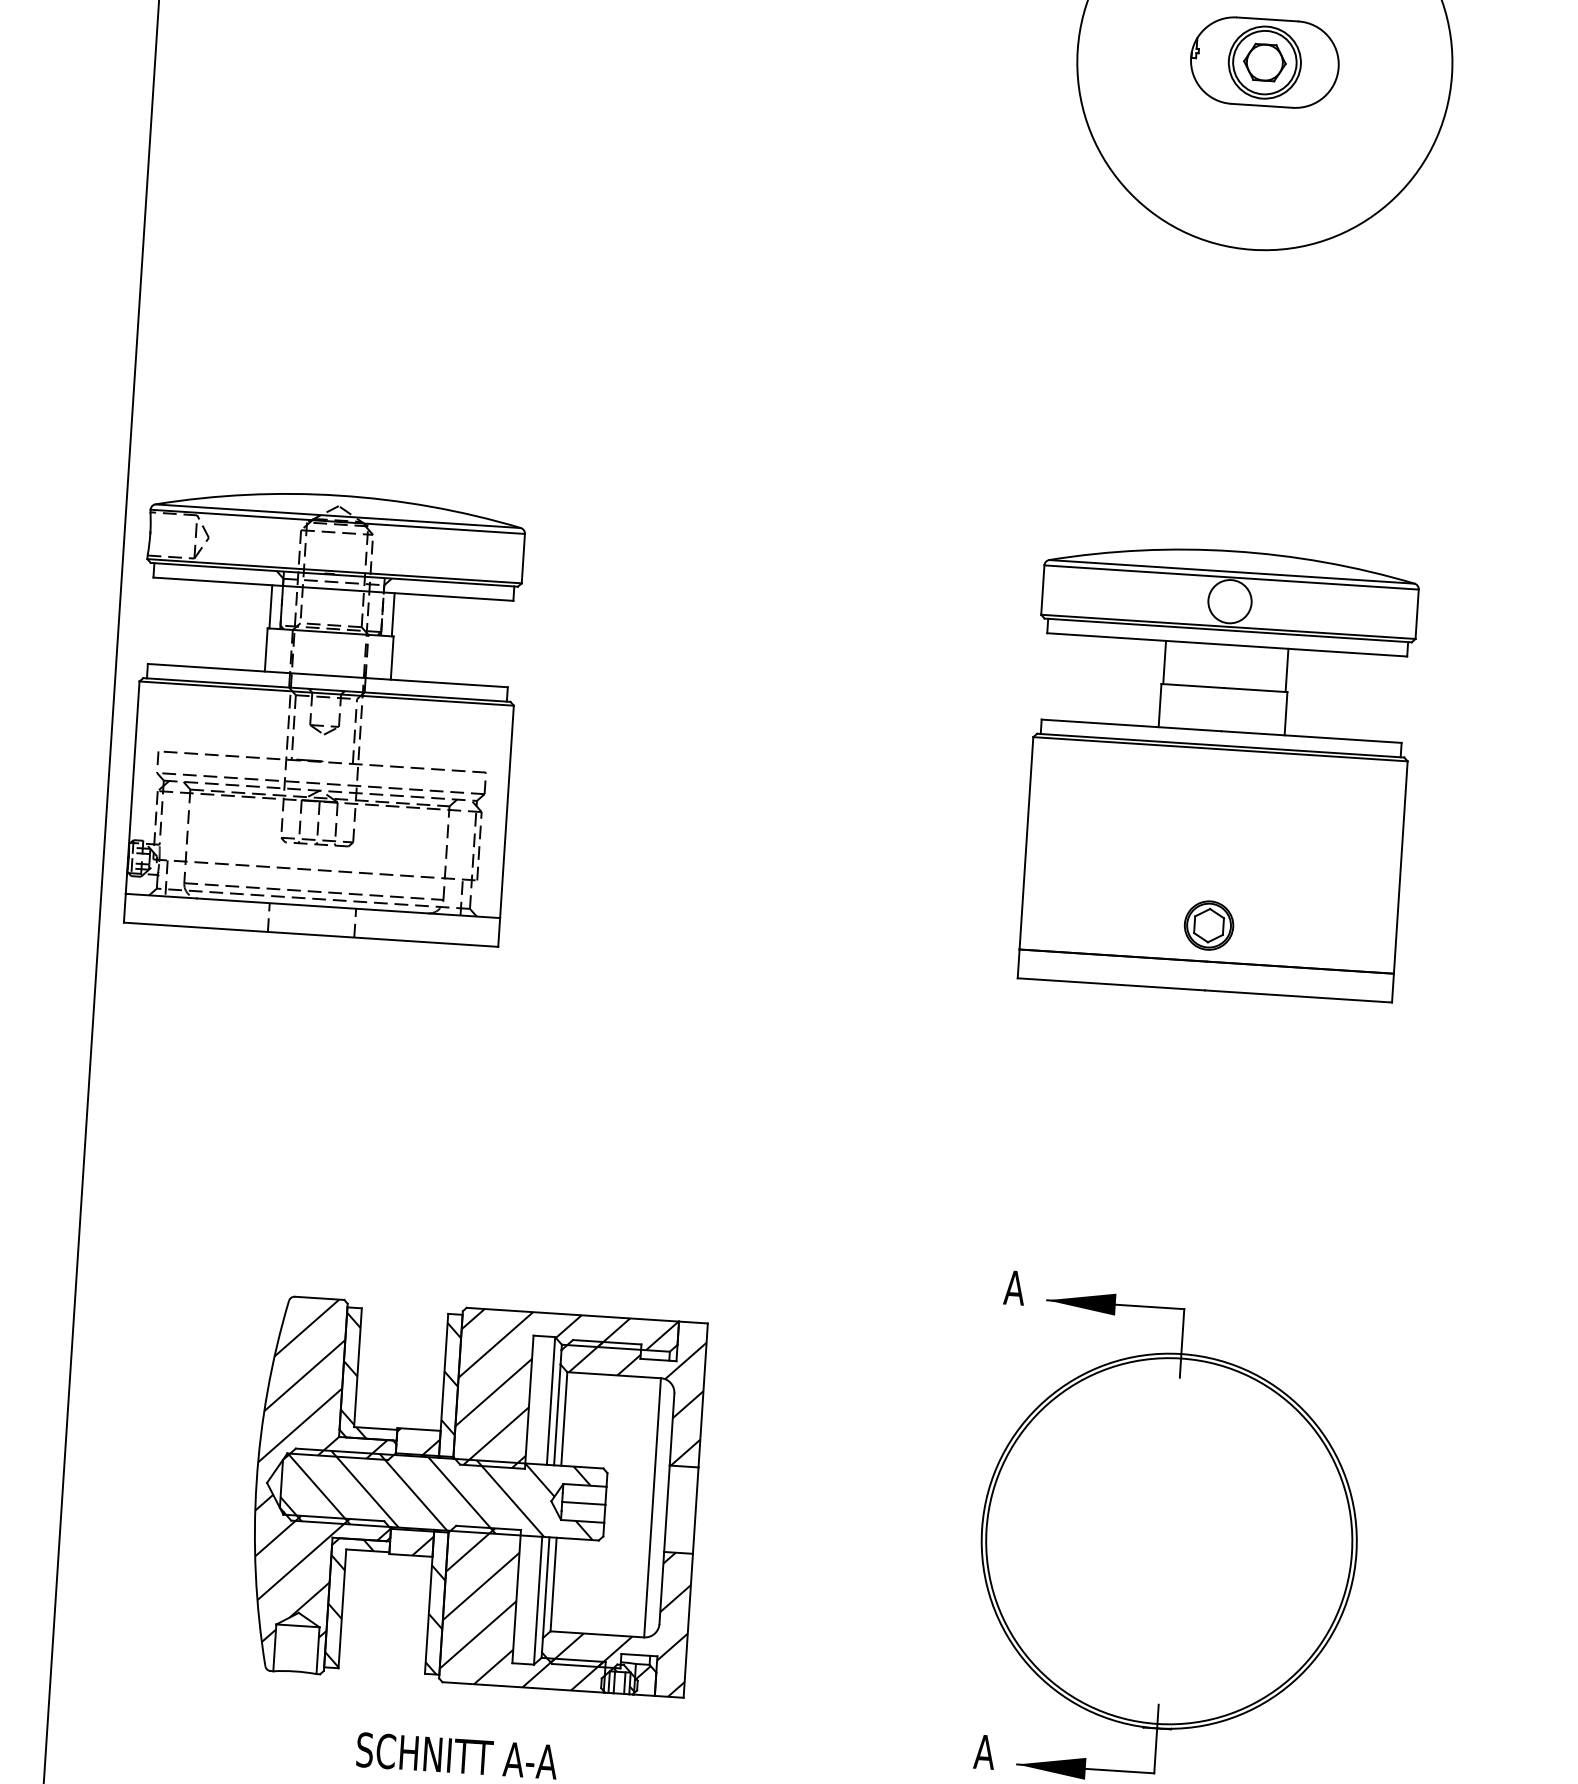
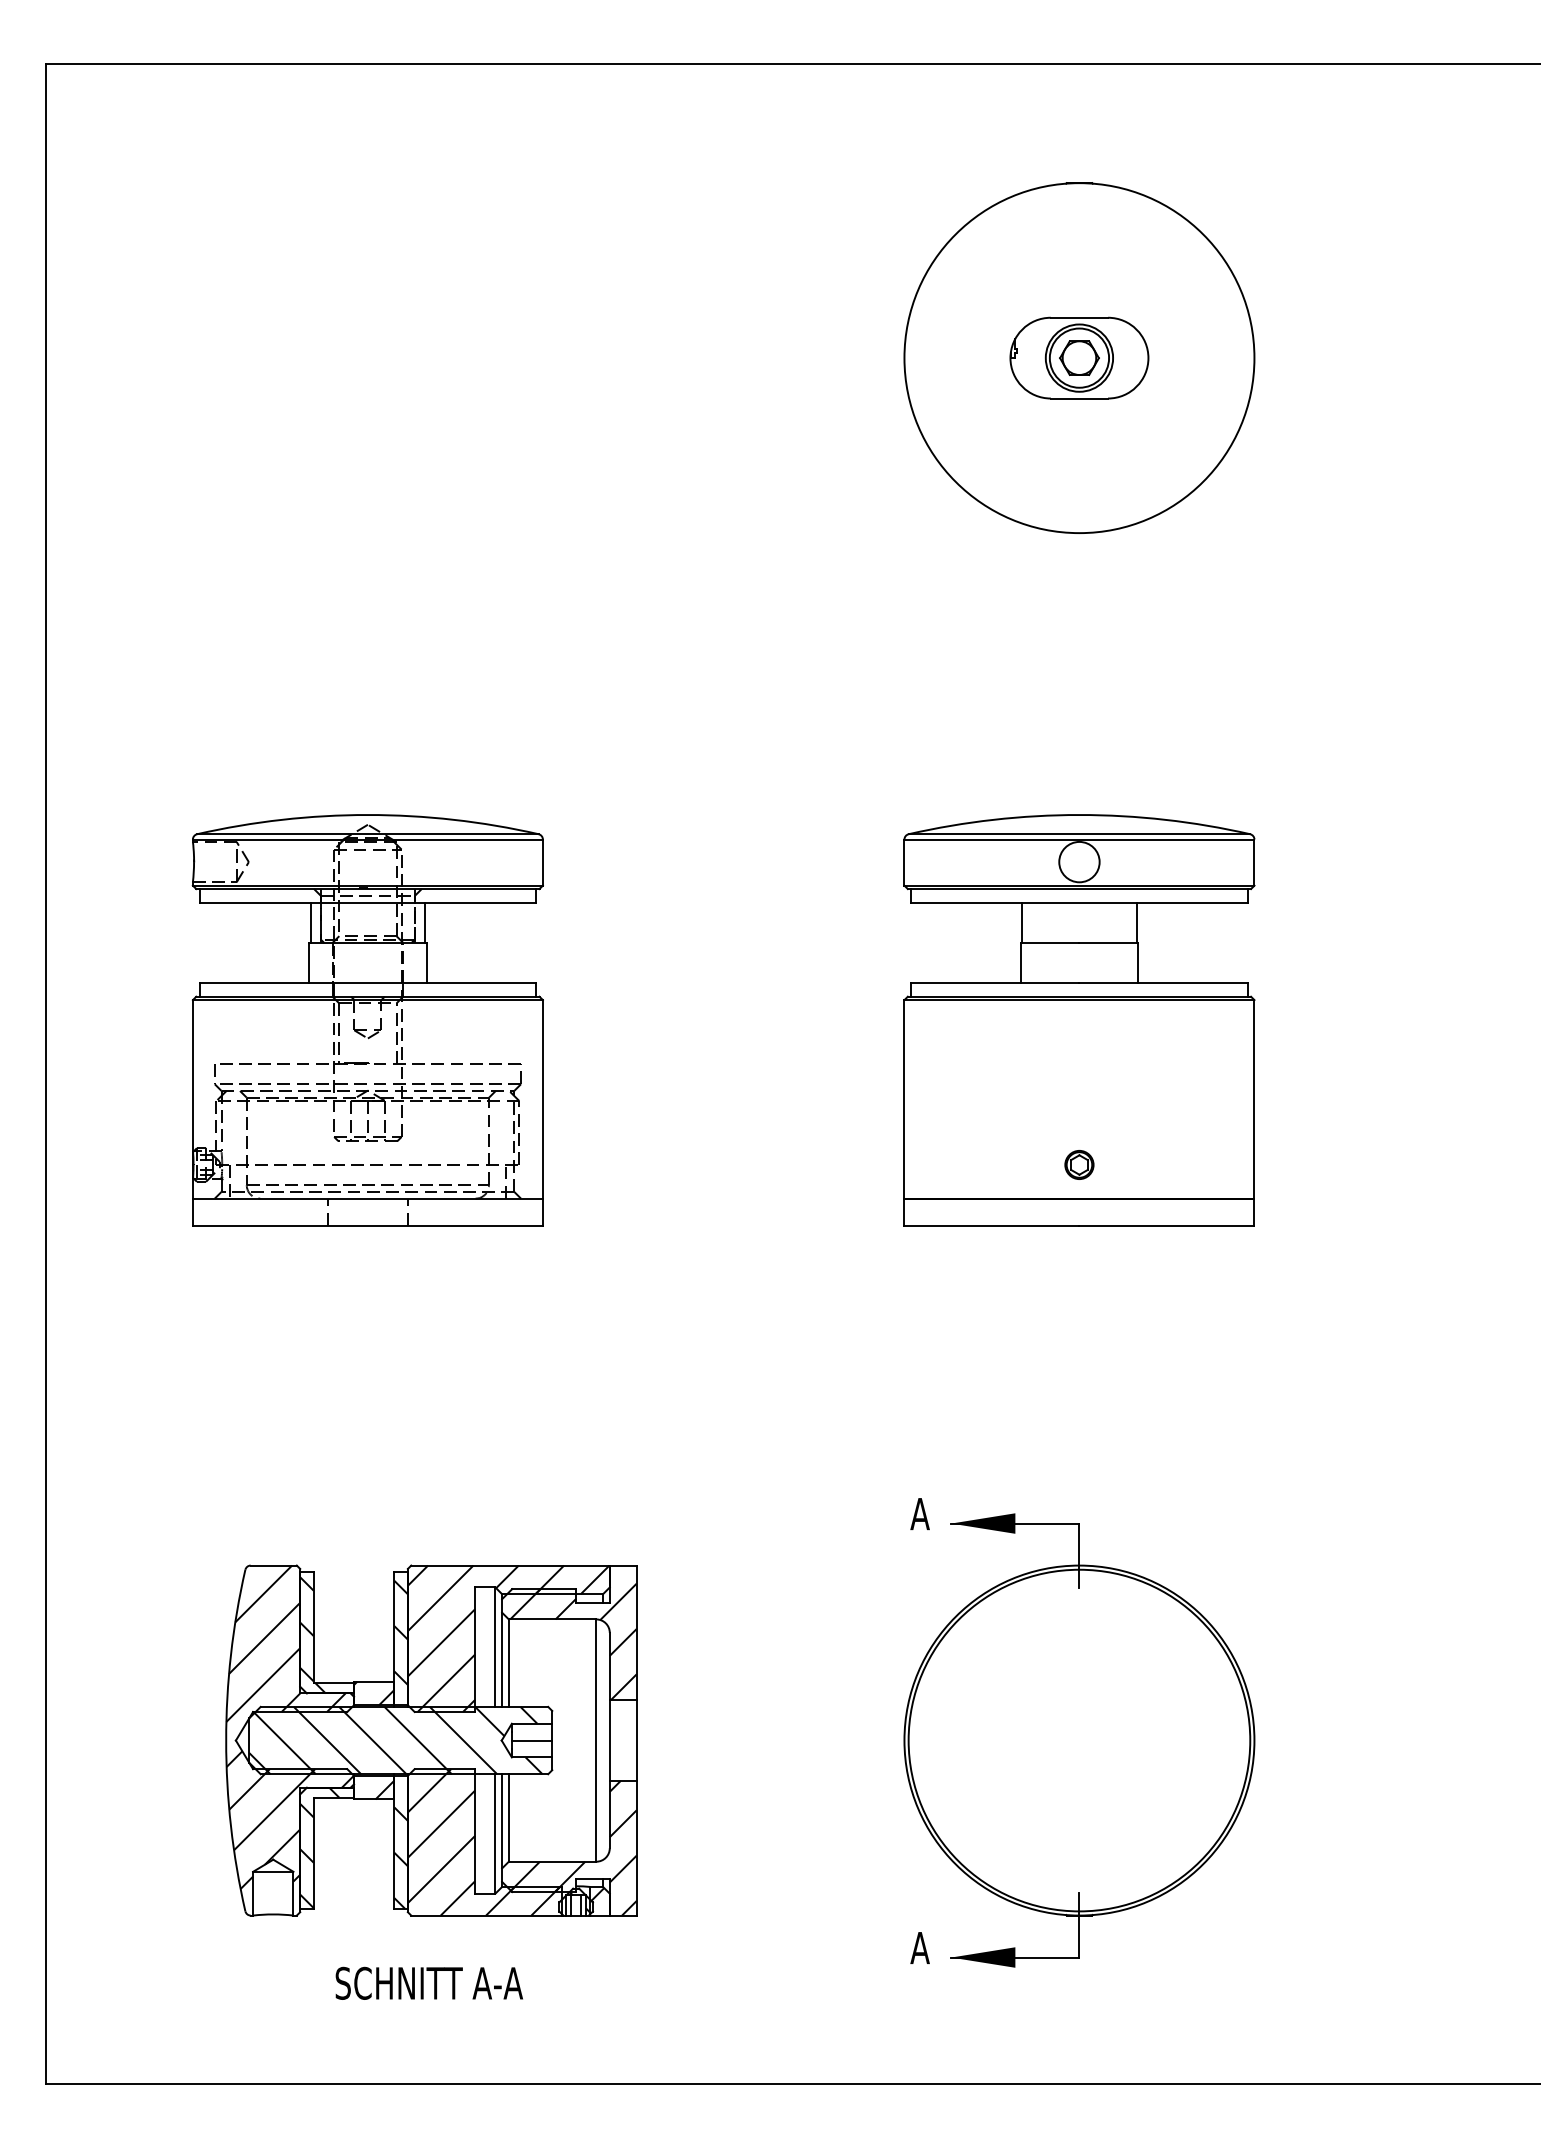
part: (324, 715) -> (367, 1020), moved
part: (1209, 925) -> (1079, 1164), size x0.62

